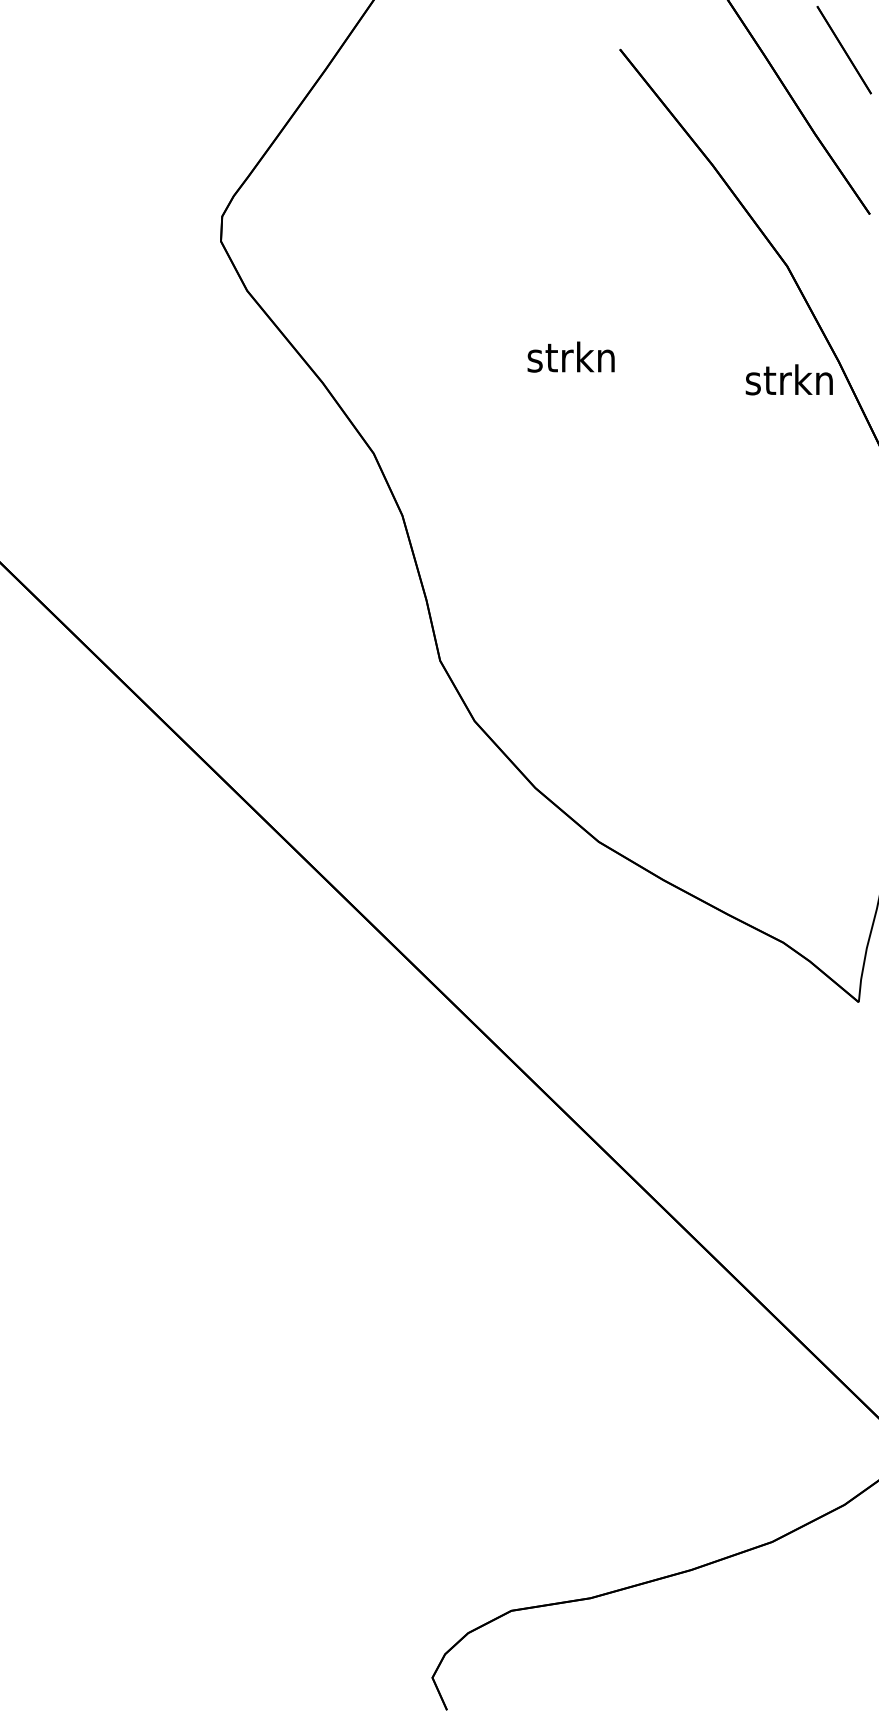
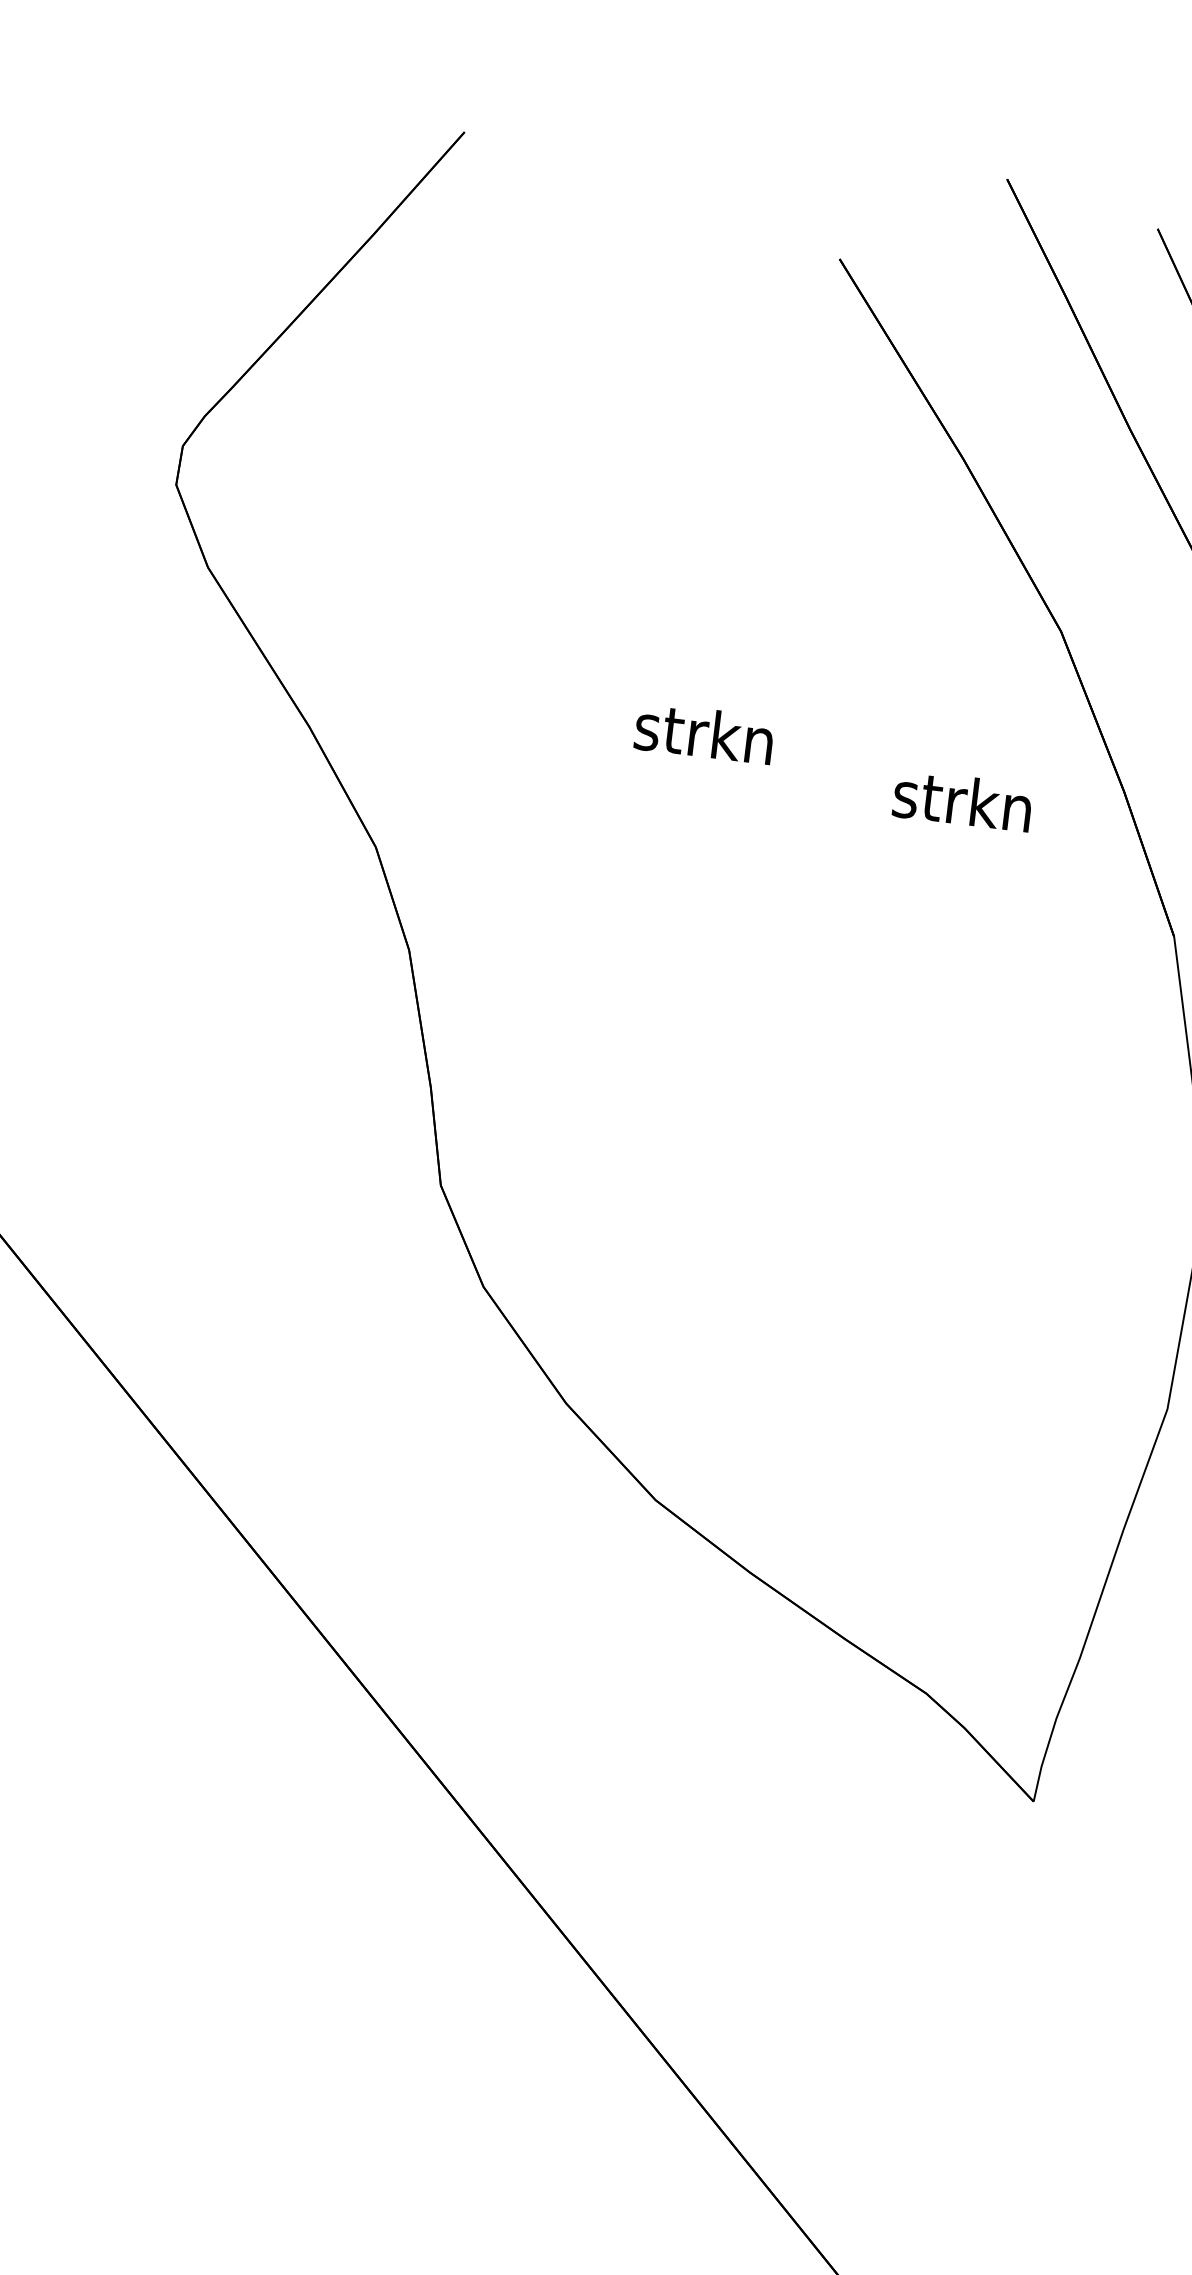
text: (788, 379) -> (961, 800), moved

